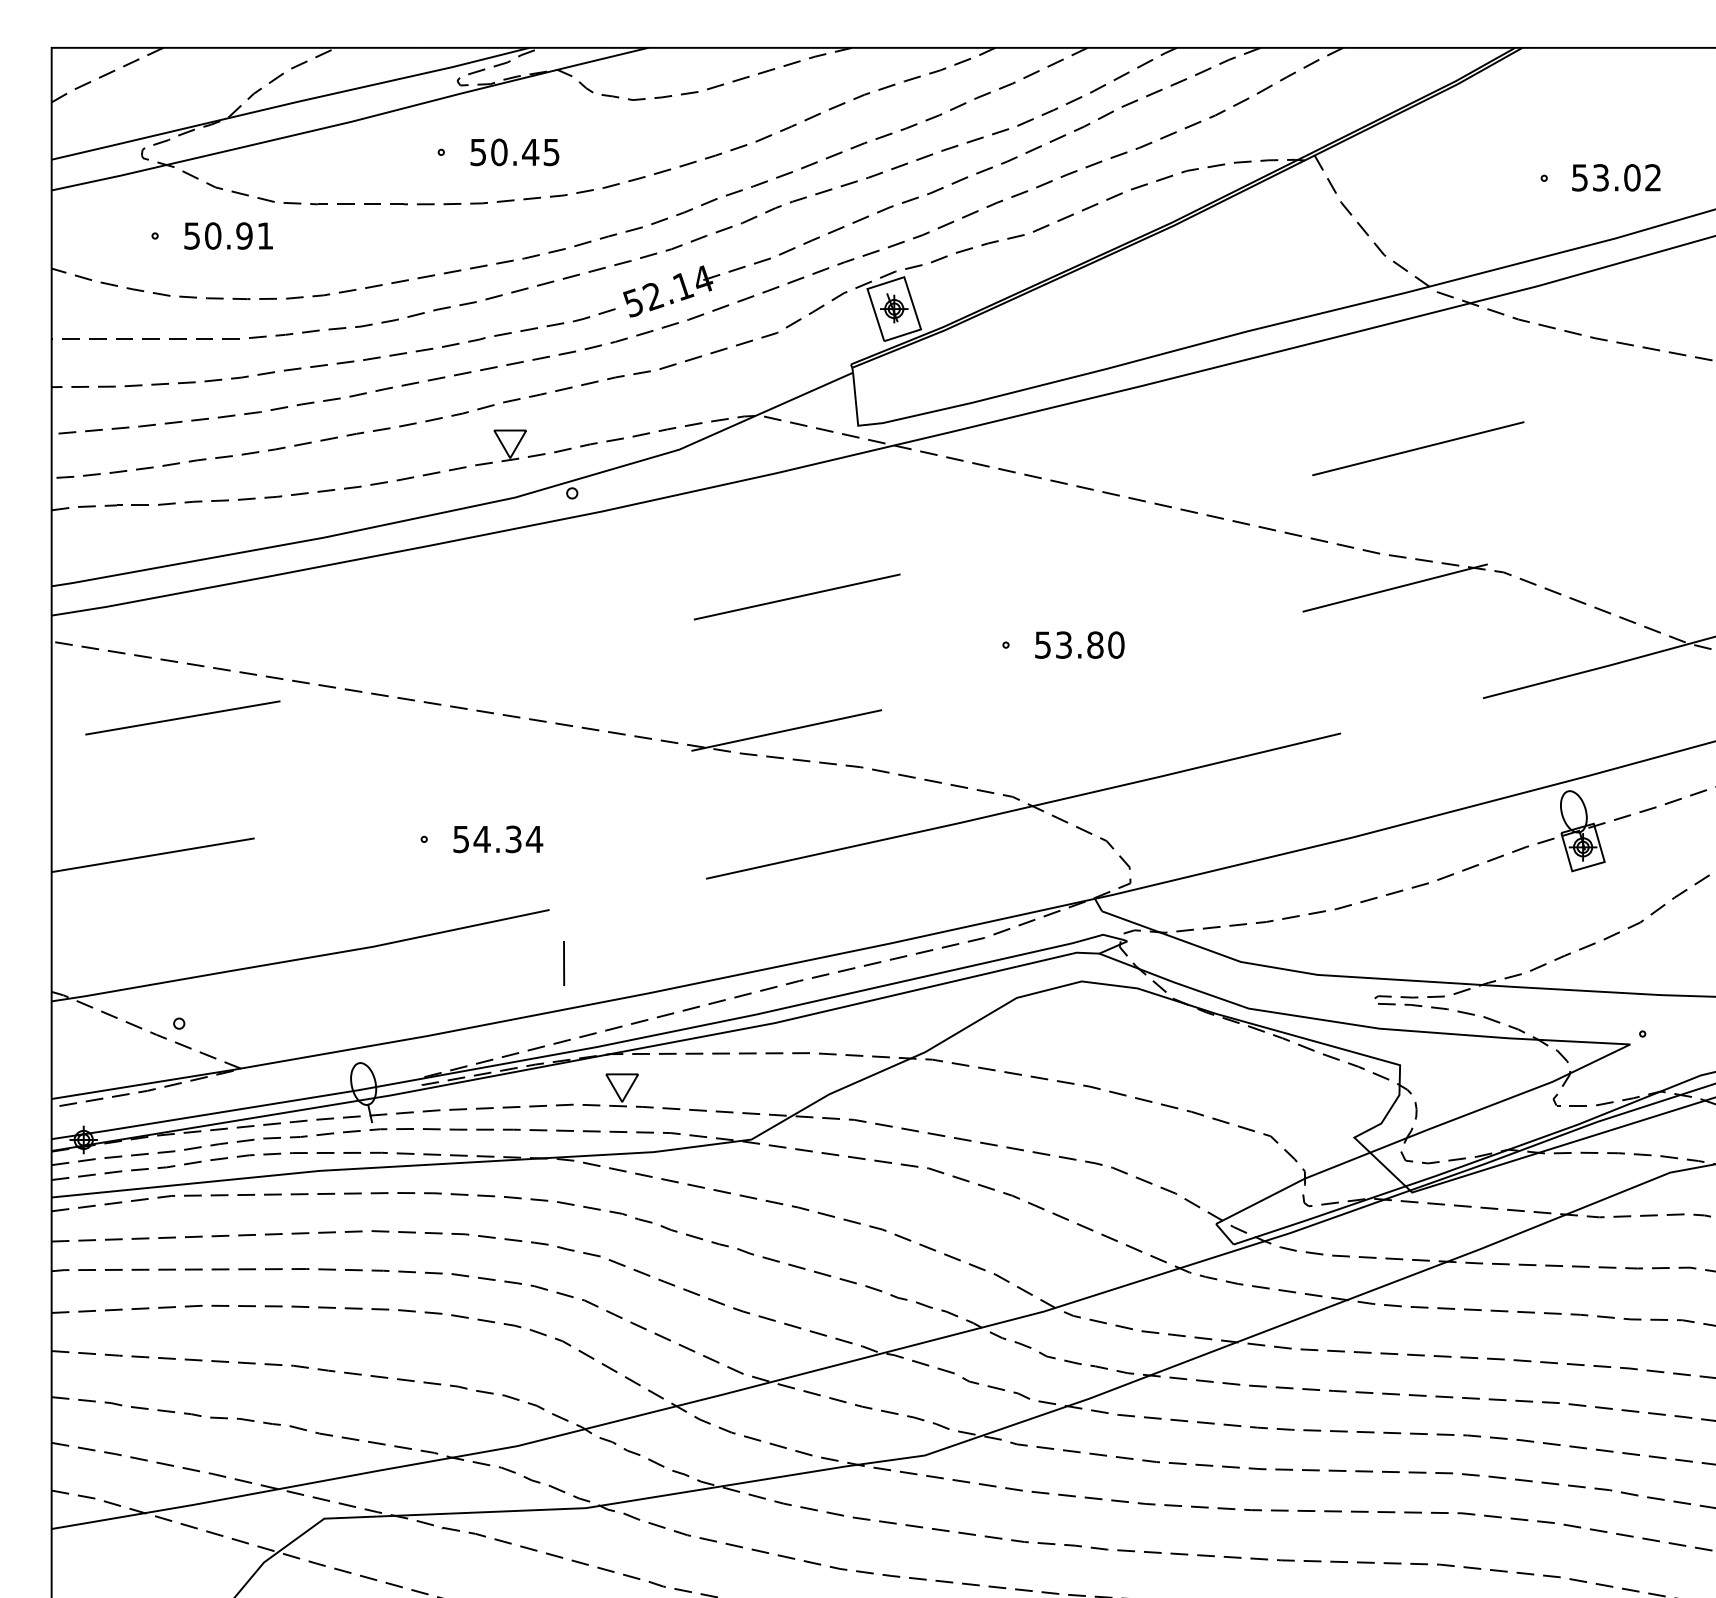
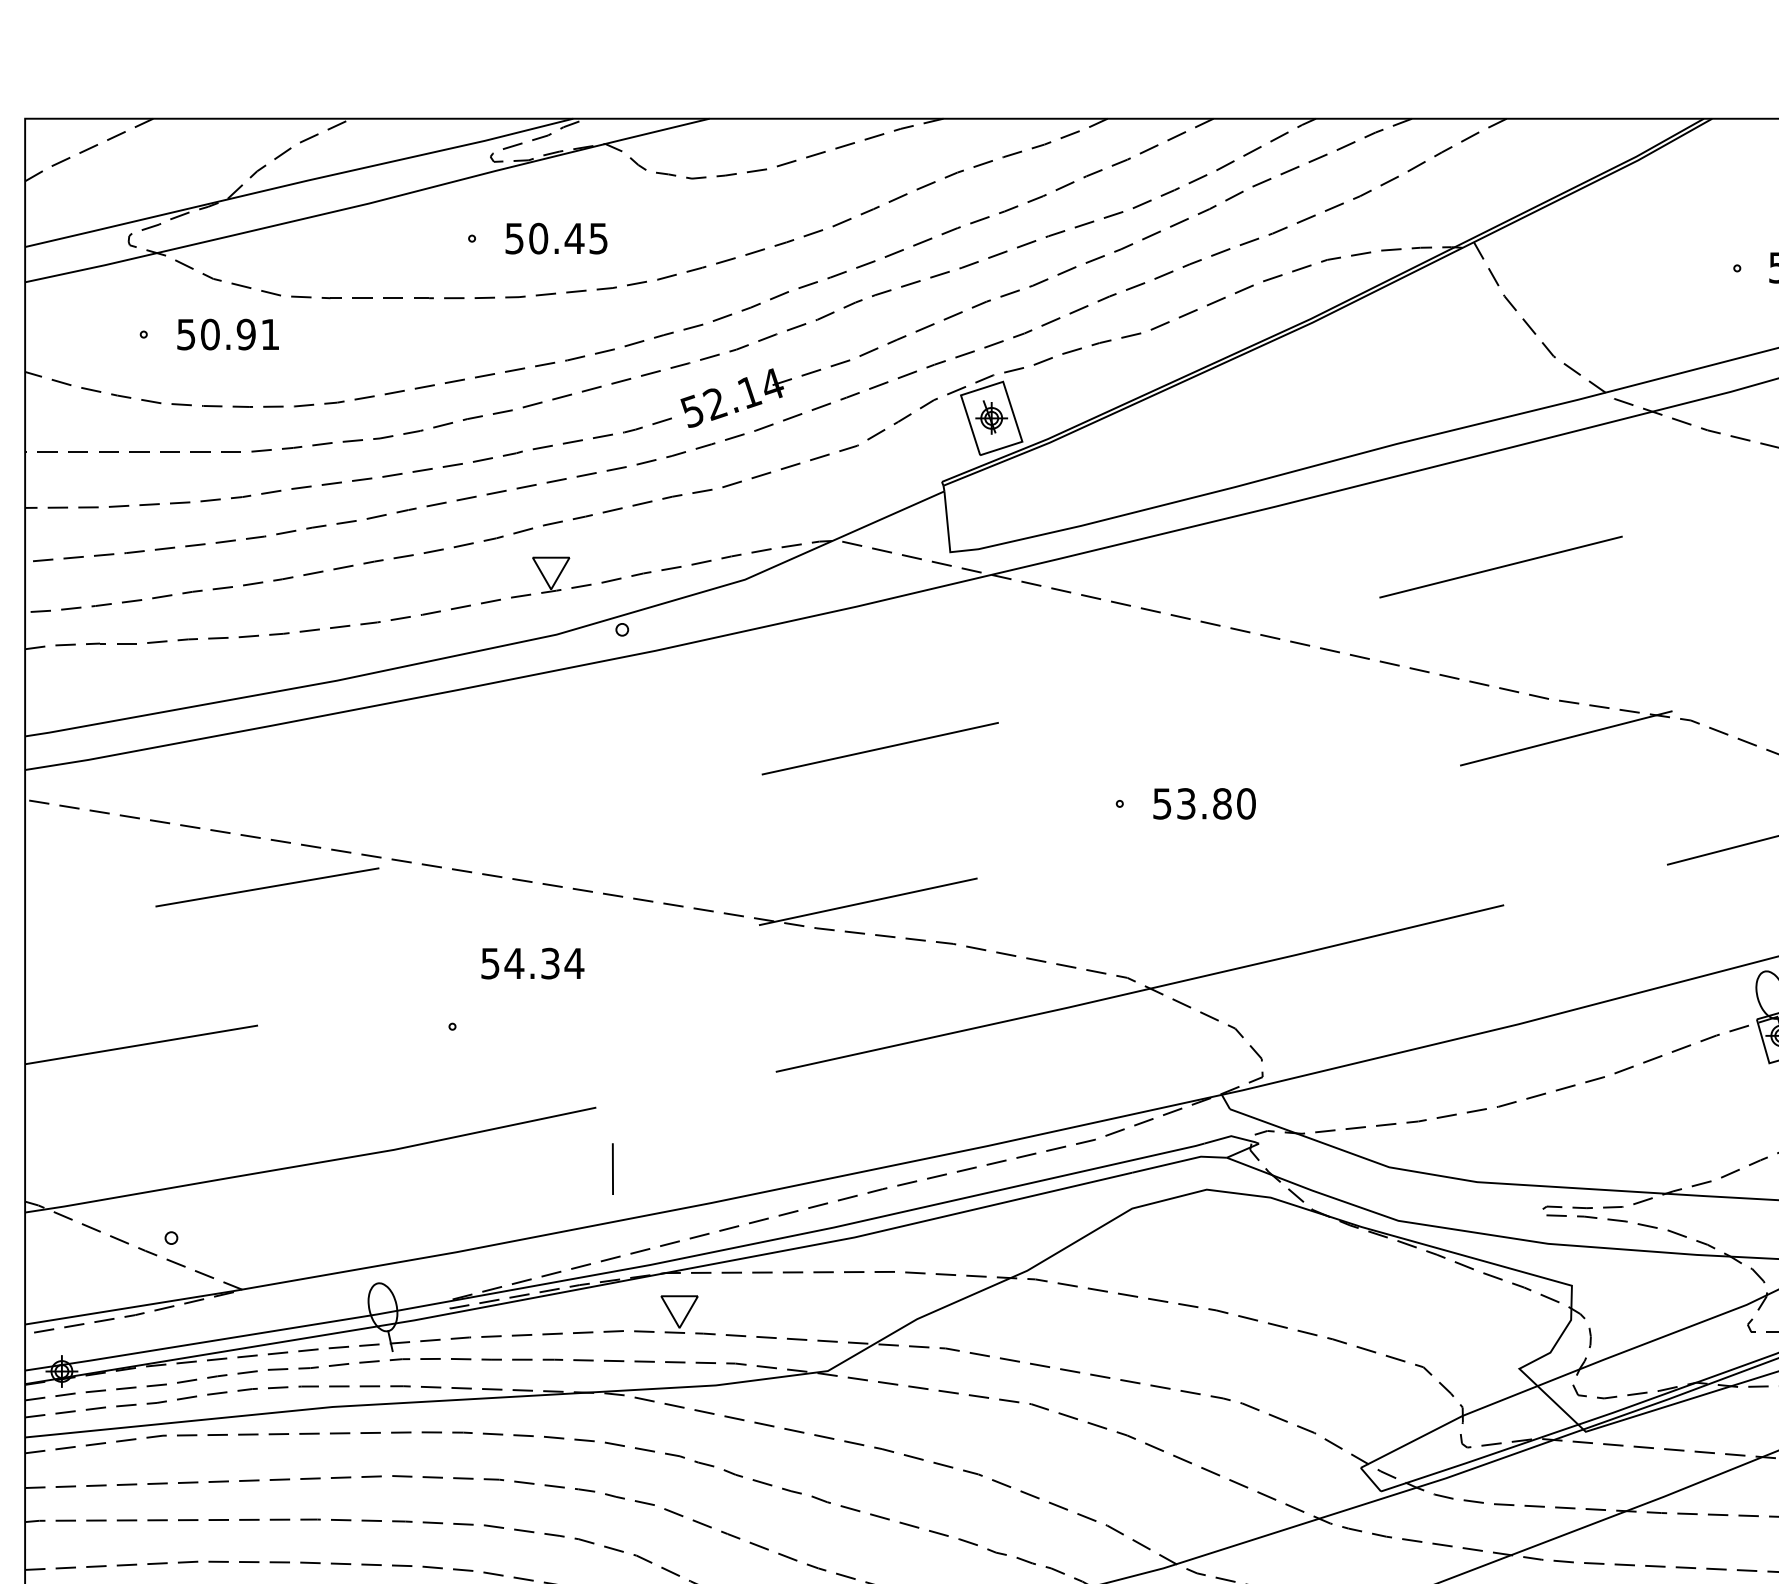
line: (1418, 448) -> (1501, 566), moved
line: (182, 717) -> (266, 886), moved
text: (498, 839) -> (533, 963), moved

